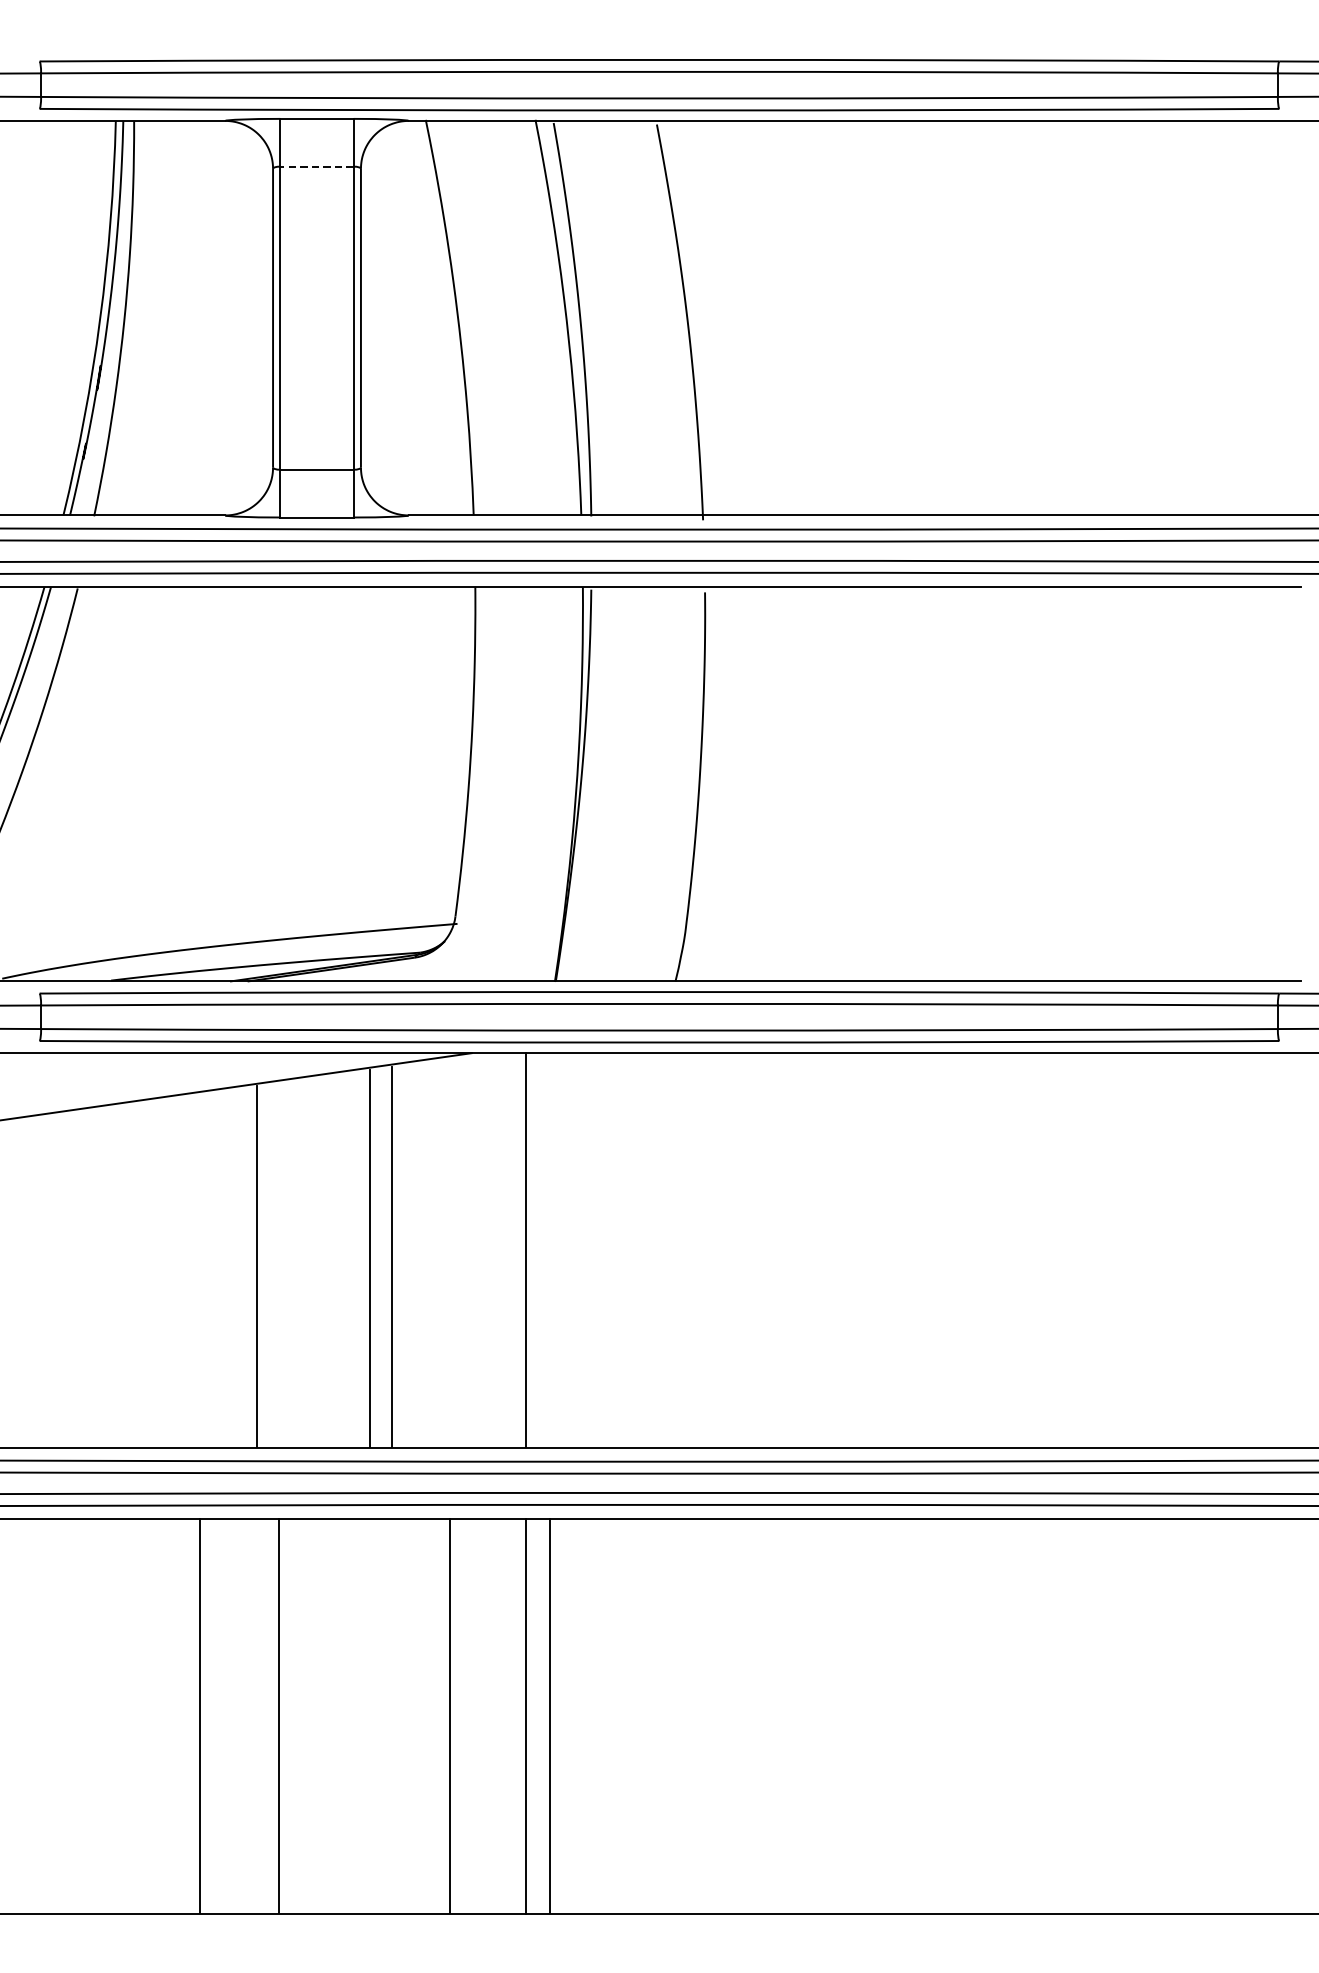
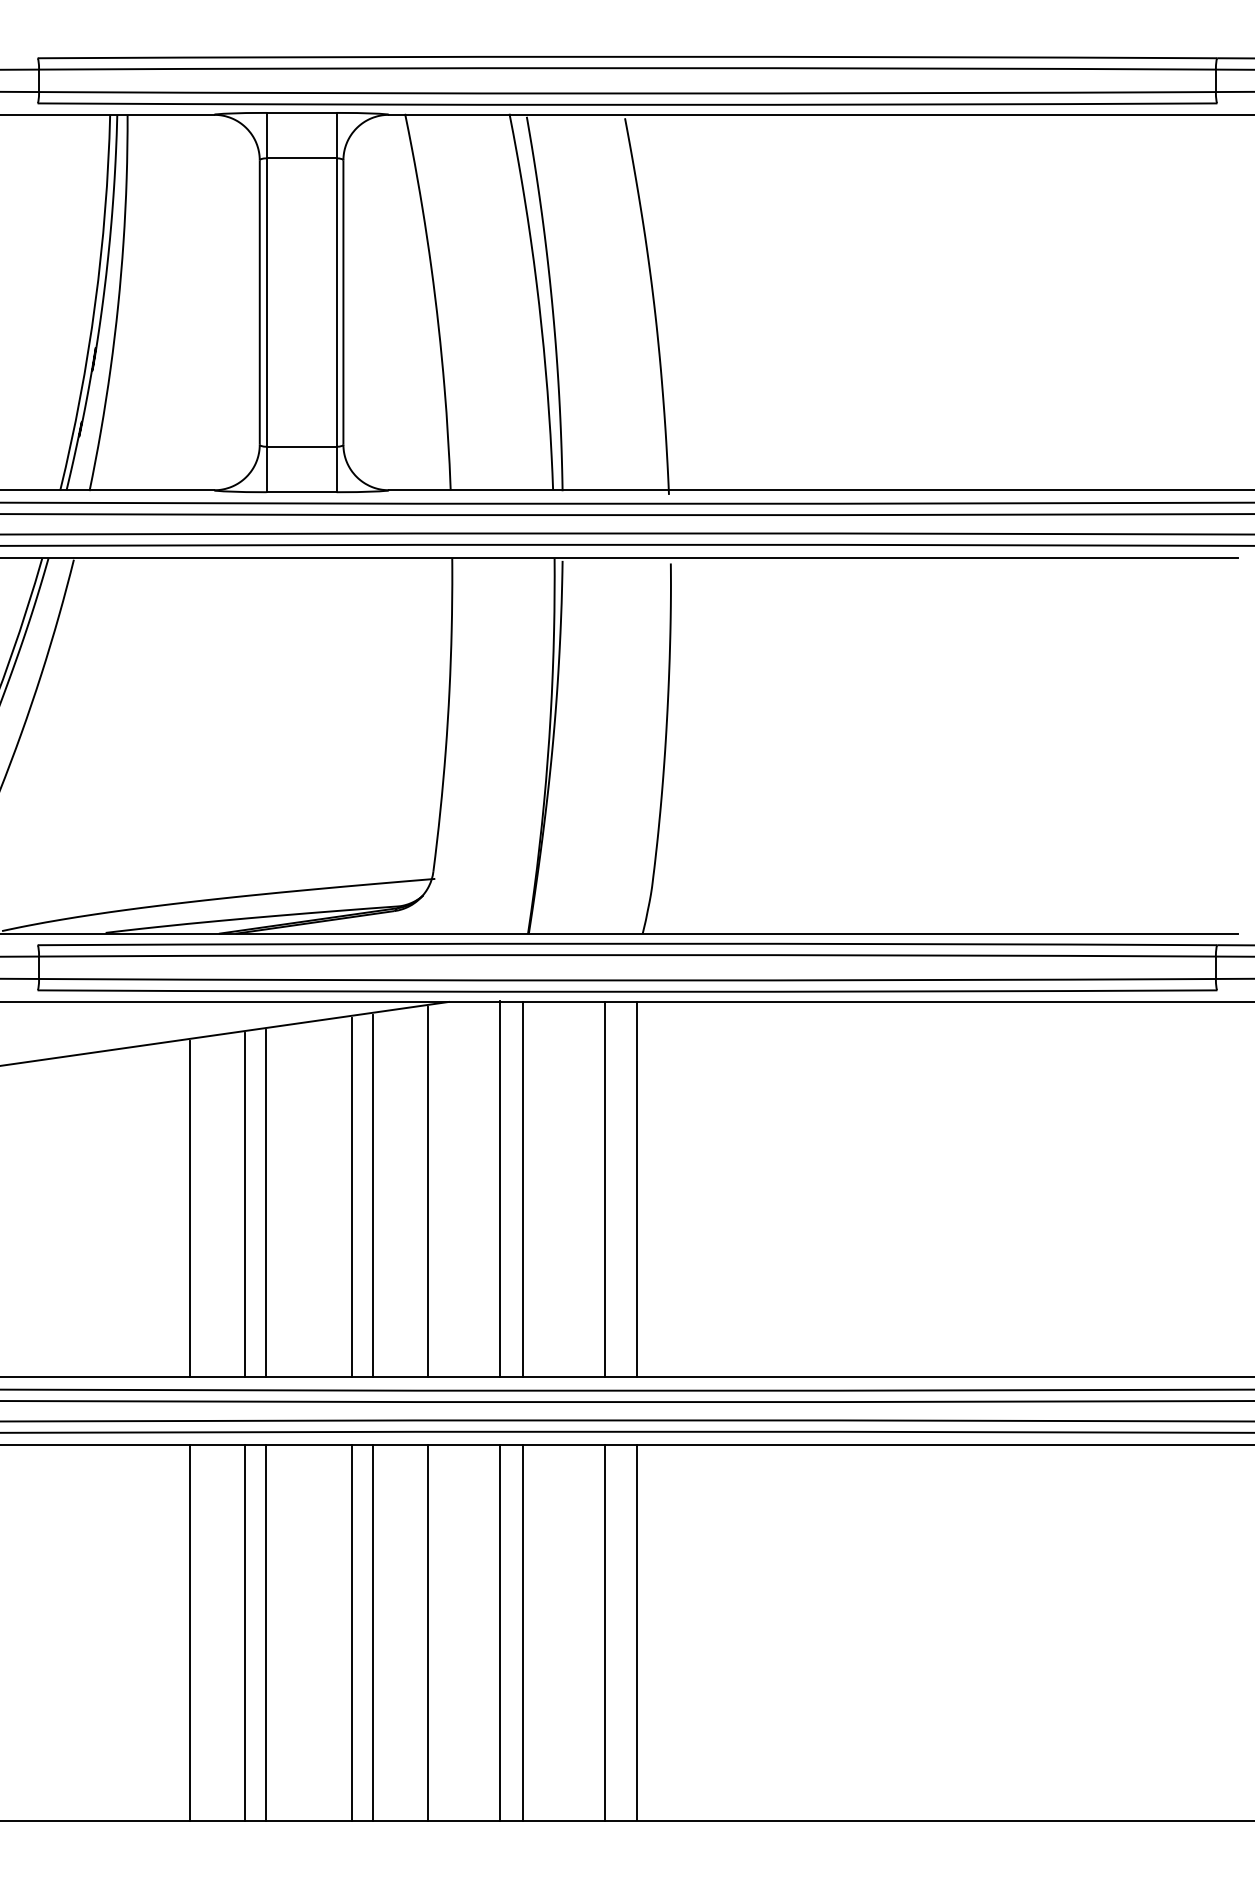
line: (316, 166) -> (301, 158), dashed -> solid
line: (549, 1249) -> (522, 1188), added
line: (635, 1249) -> (604, 1188), added
line: (668, 1250) -> (636, 1189), added
line: (449, 1252) -> (427, 1191), added
line: (279, 1264) -> (265, 1203), added
line: (200, 1270) -> (190, 1208), added
line: (257, 1715) -> (244, 1632), added
line: (370, 1715) -> (352, 1632), added
line: (392, 1715) -> (373, 1632), added
line: (635, 1715) -> (604, 1632), added
line: (668, 1715) -> (636, 1632), added

